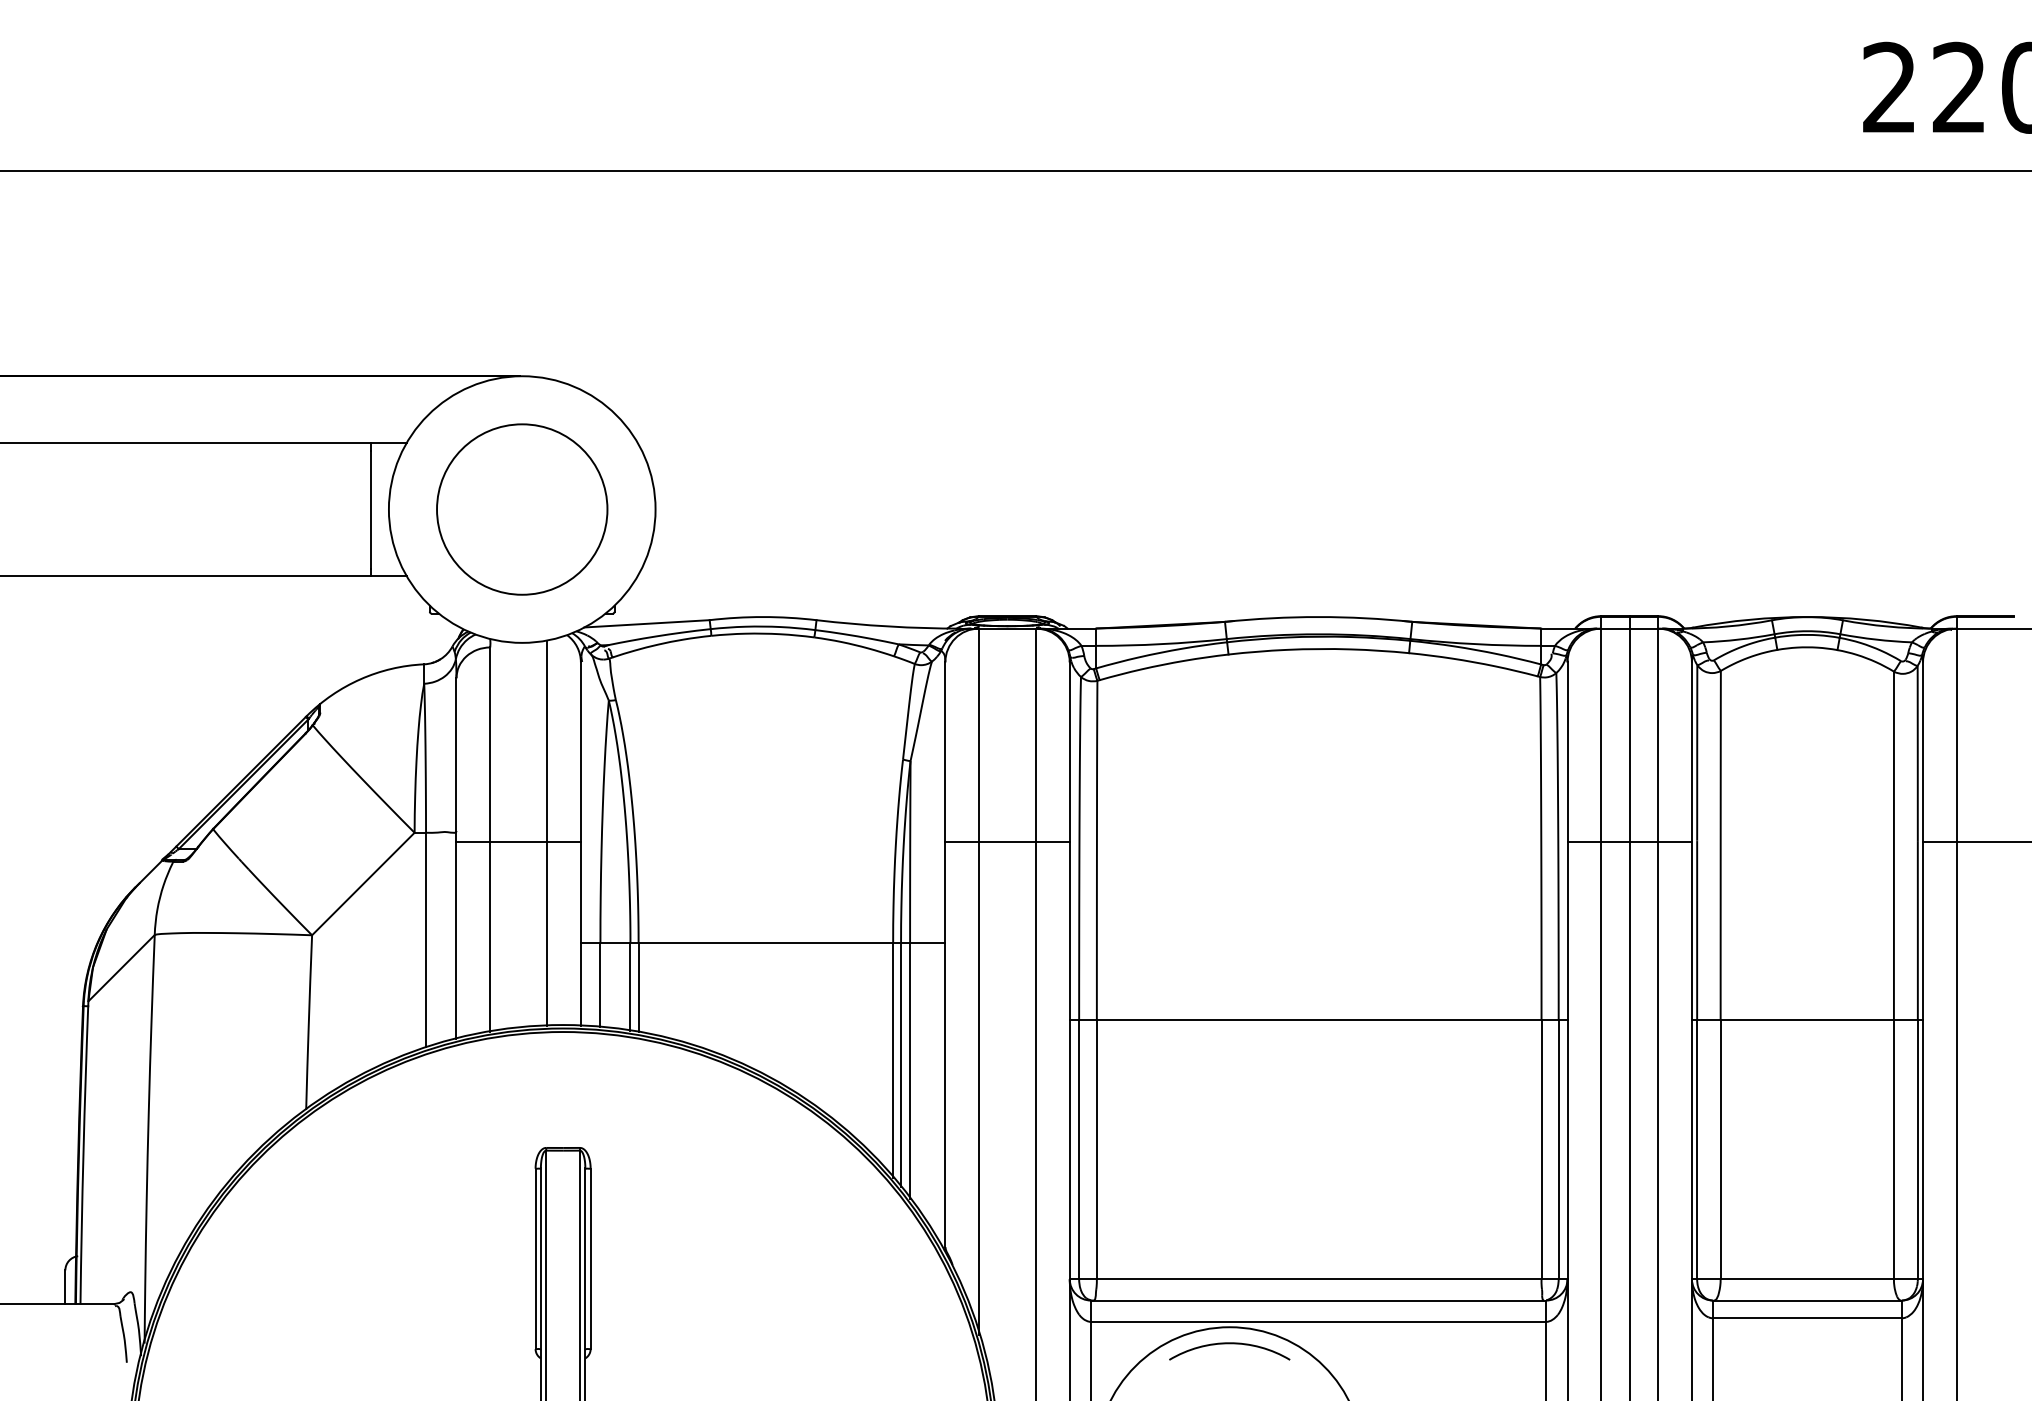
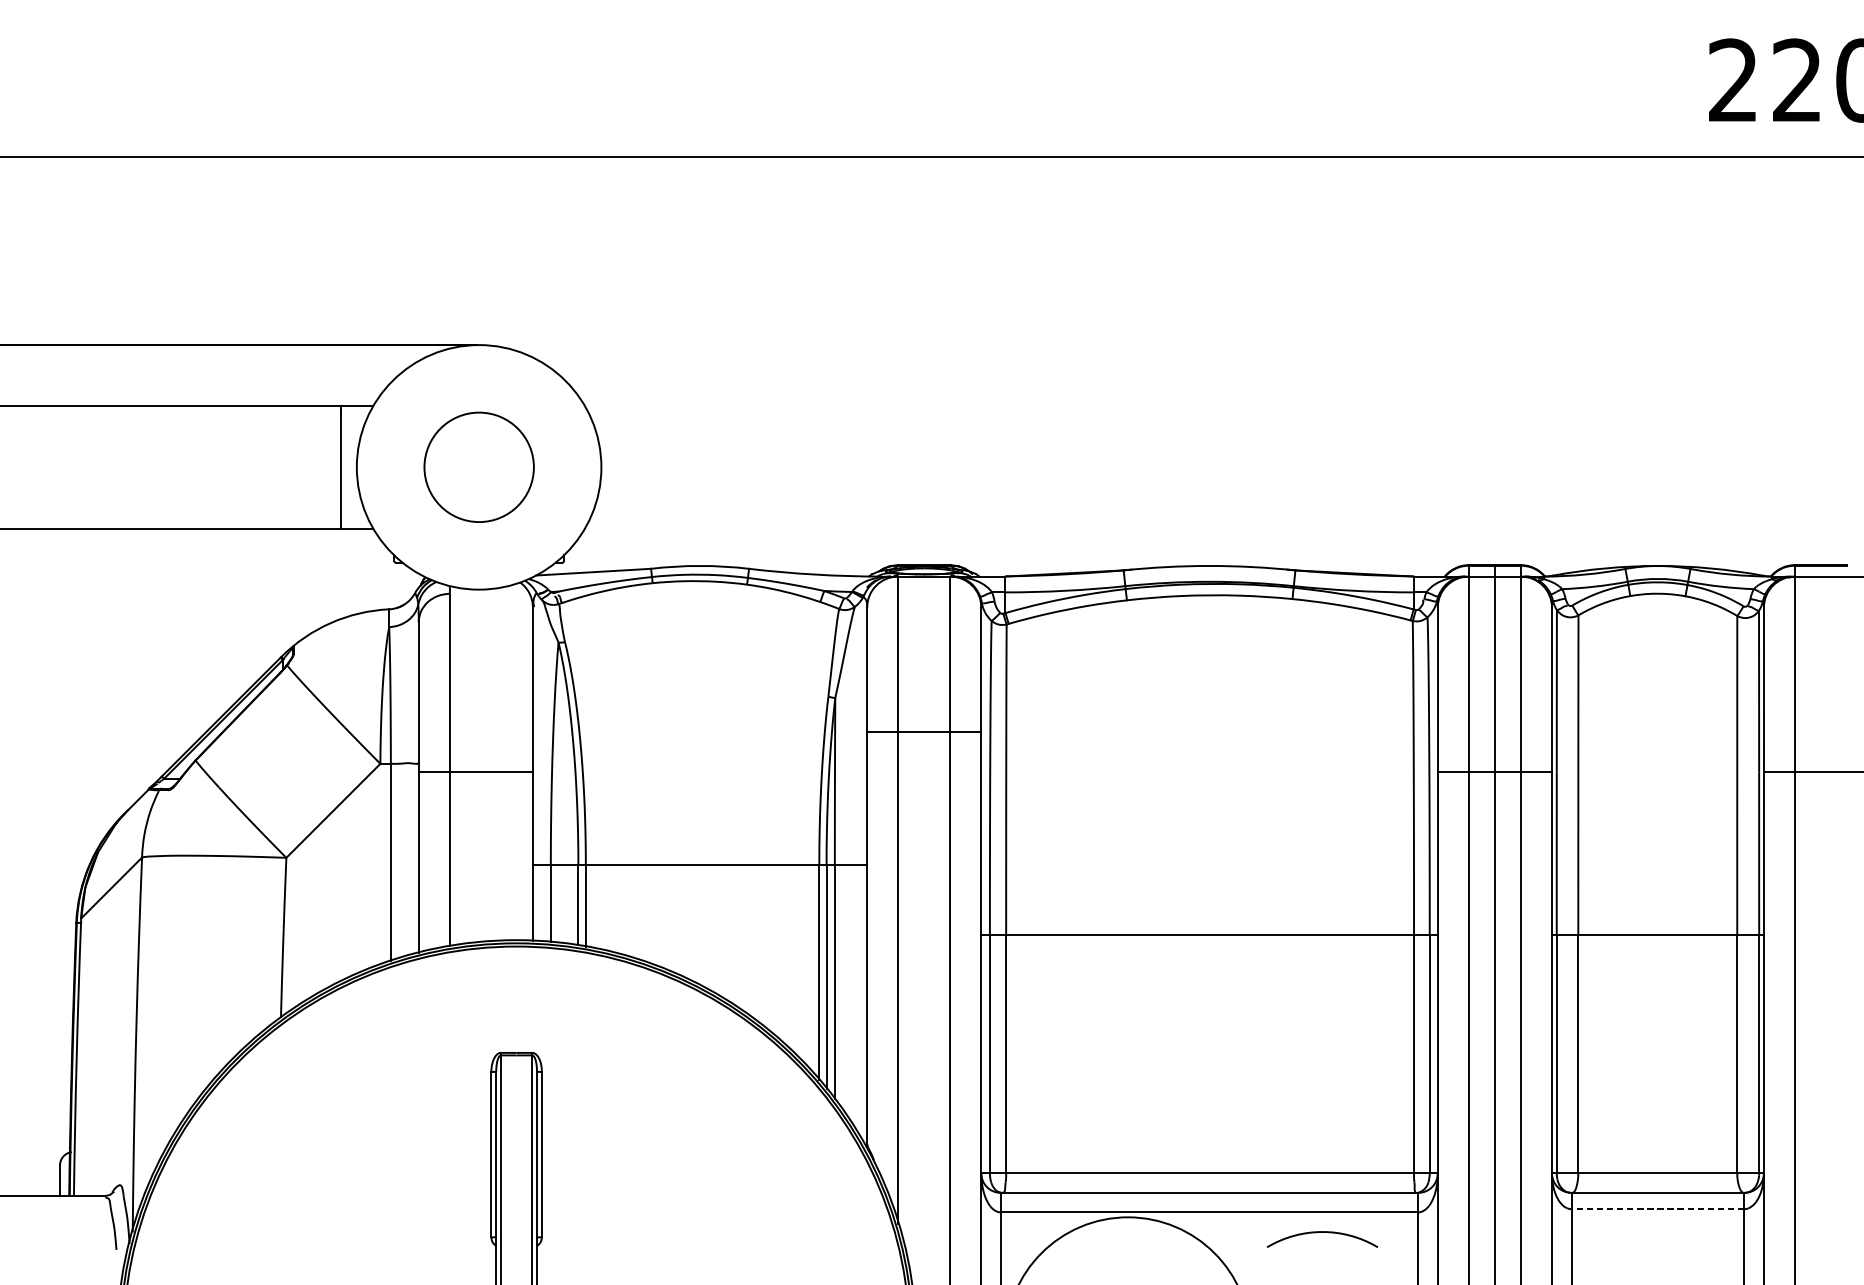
circle: (522, 509) -> (479, 467), size x0.7
line: (547, 833) -> (502, 764), removed
line: (1007, 841) -> (924, 731), moved
line: (1807, 1318) -> (1657, 1209), solid -> dashed
arc: (1229, 1344) -> (1322, 1233), moved

